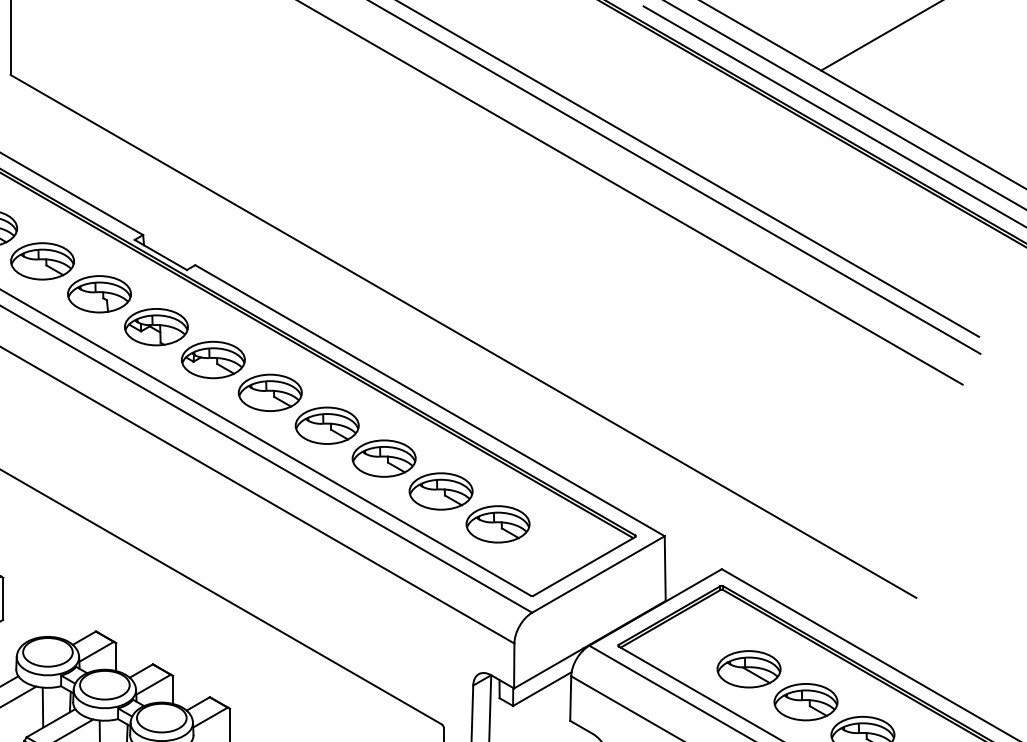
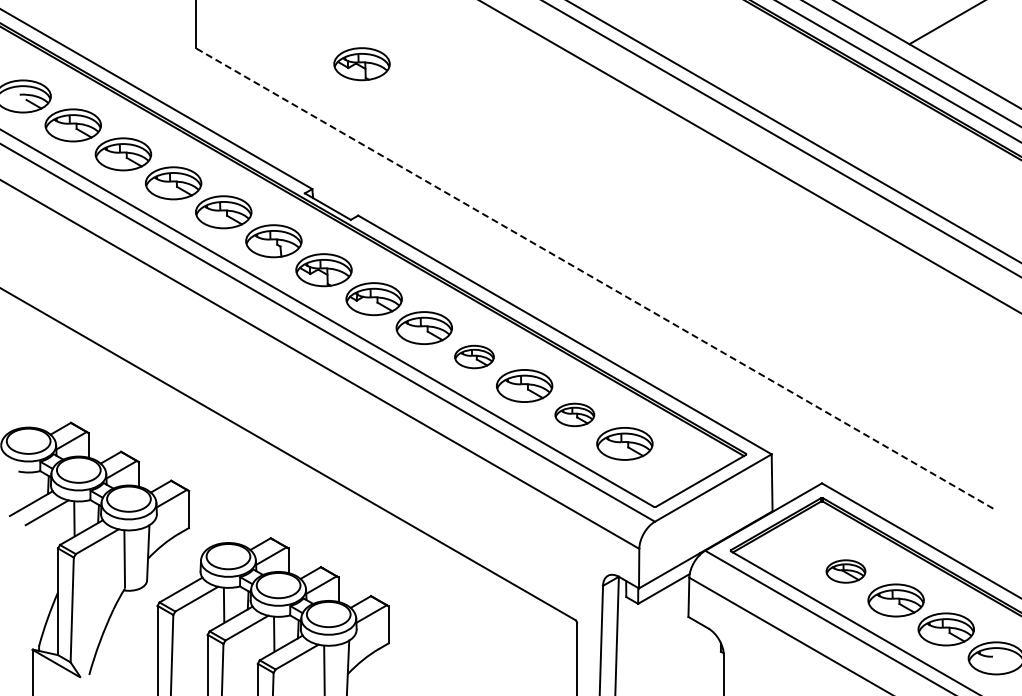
part: (198, 93) -> (361, 64), added
line: (463, 336) -> (594, 278), solid -> dashed
part: (327, 425) -> (474, 356), size x0.7
part: (440, 490) -> (574, 414), size x0.7
part: (748, 669) -> (845, 571), size x0.7

